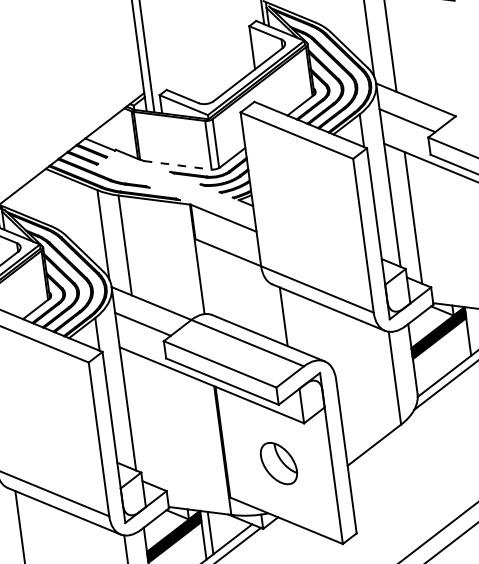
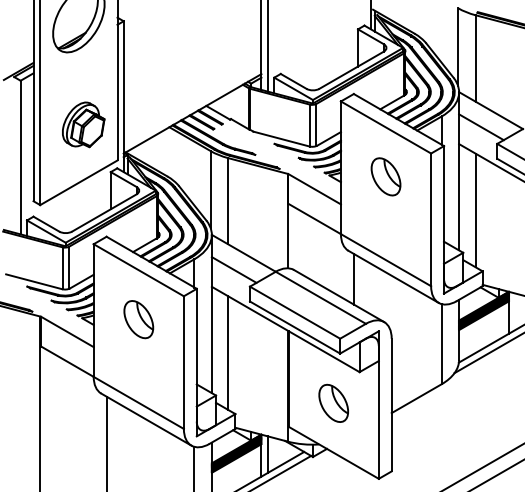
line: (177, 165) -> (281, 139), dashed -> solid
part: (303, 192) -> (385, 176), added
part: (39, 396) -> (138, 319), added
line: (149, 420) -> (228, 352), added

